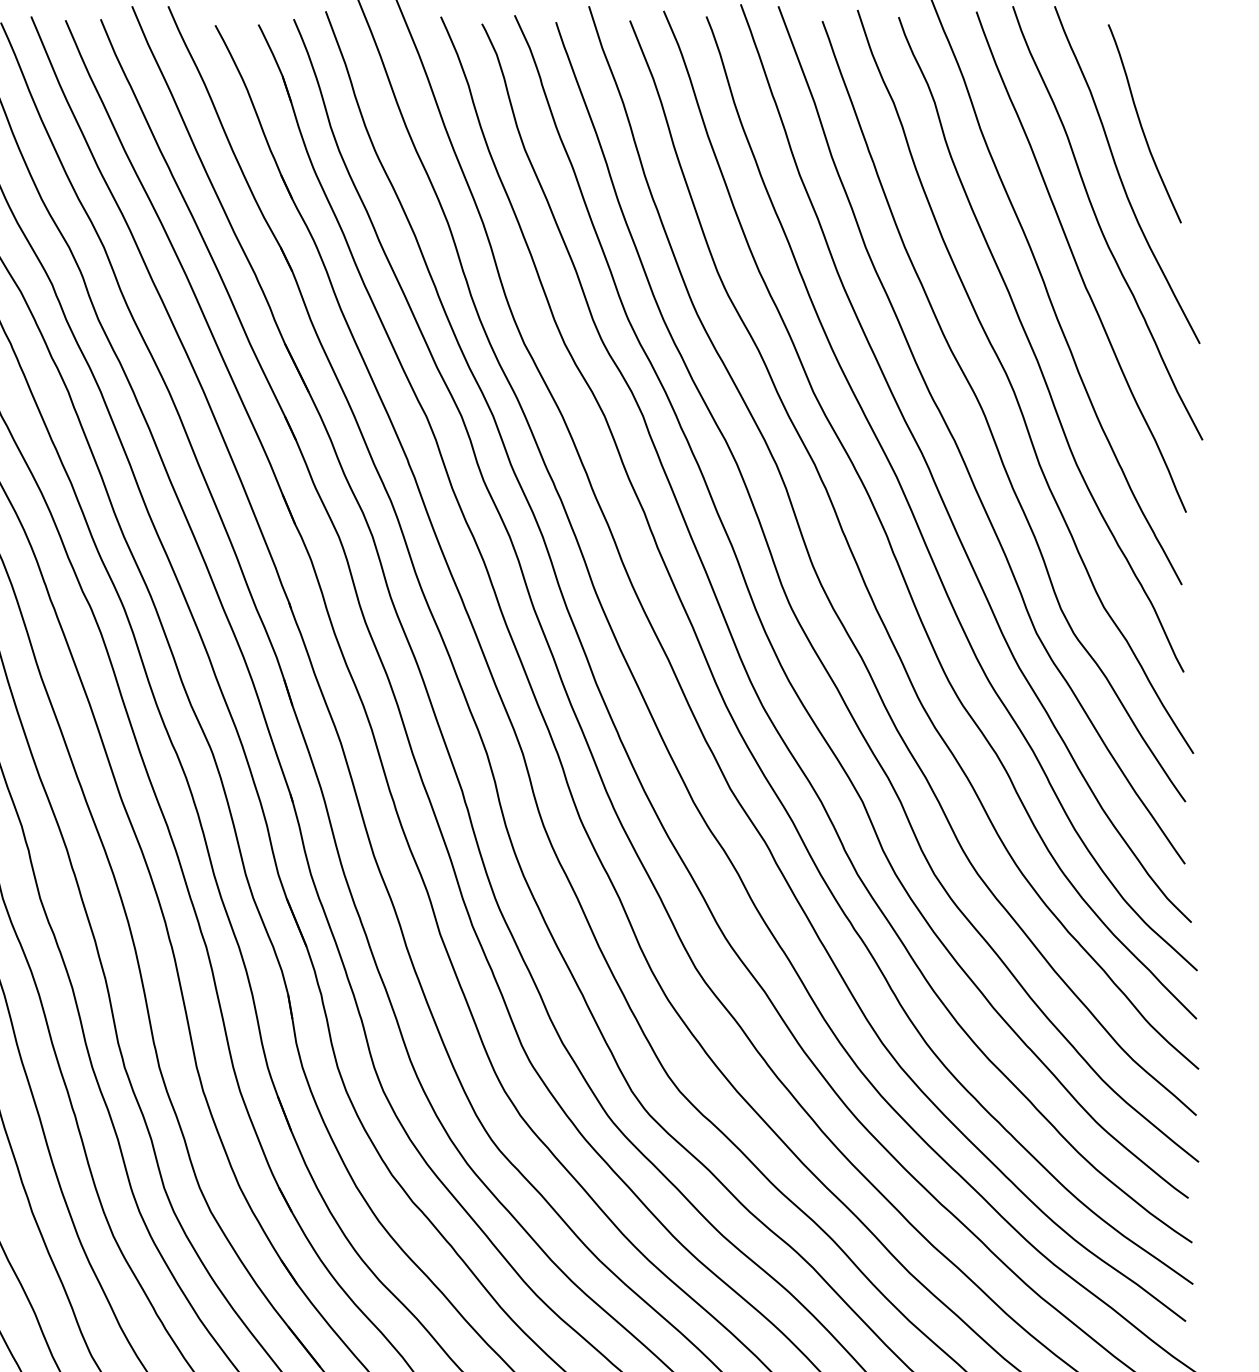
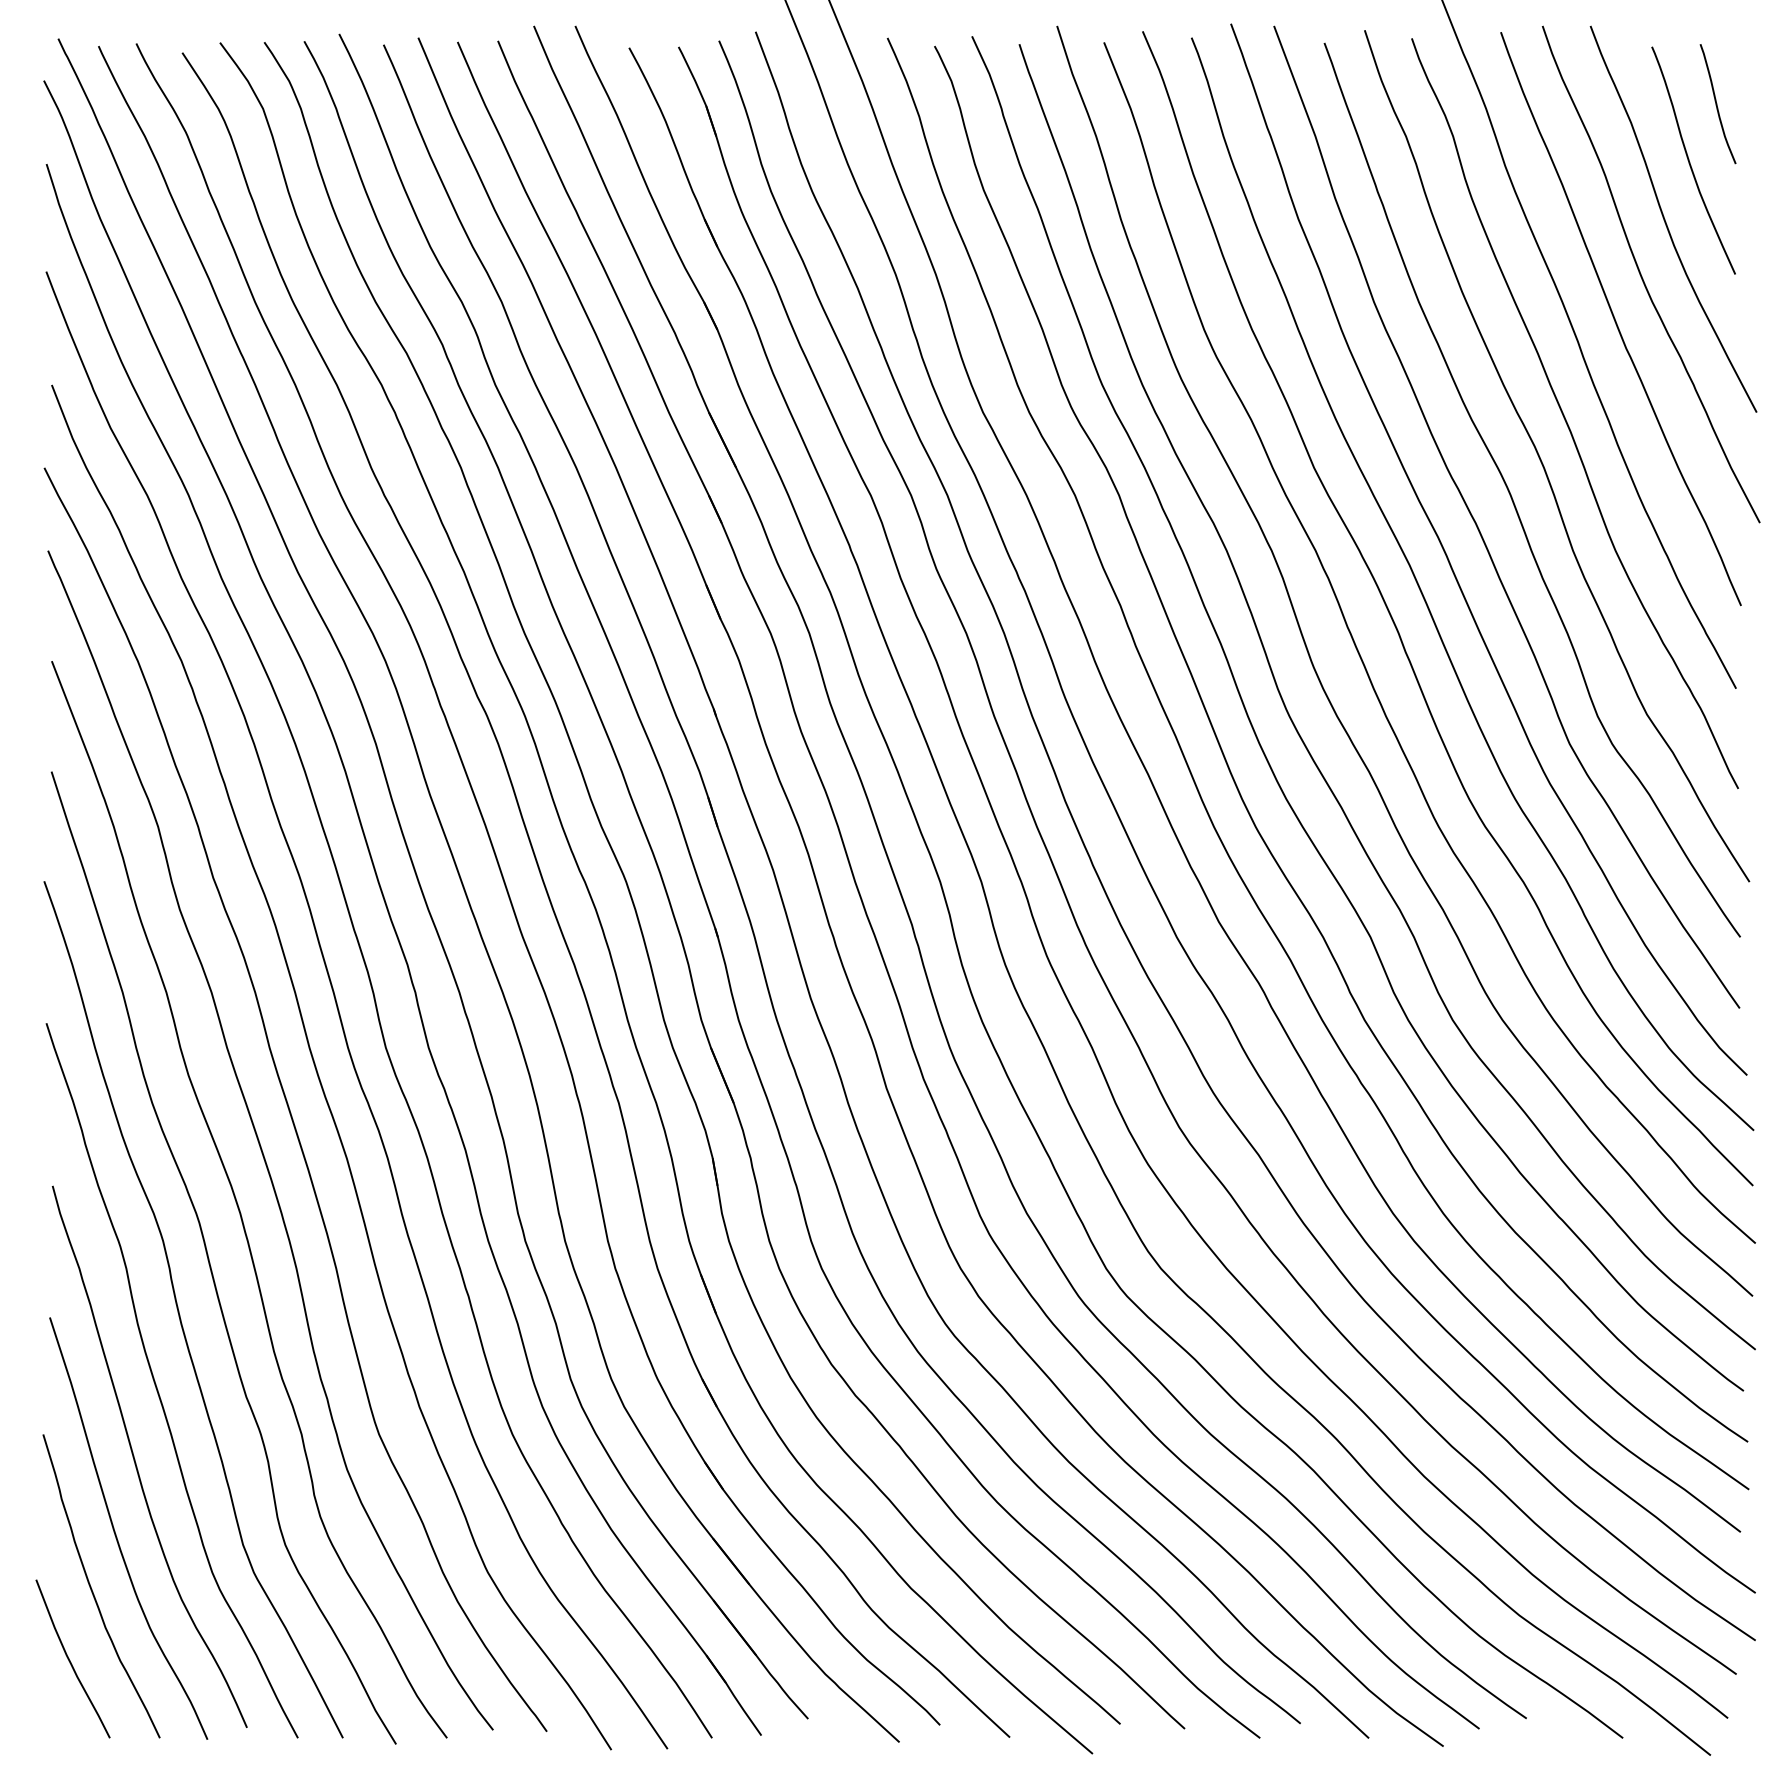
curve: (1165, 74) -> (1717, 104), added

